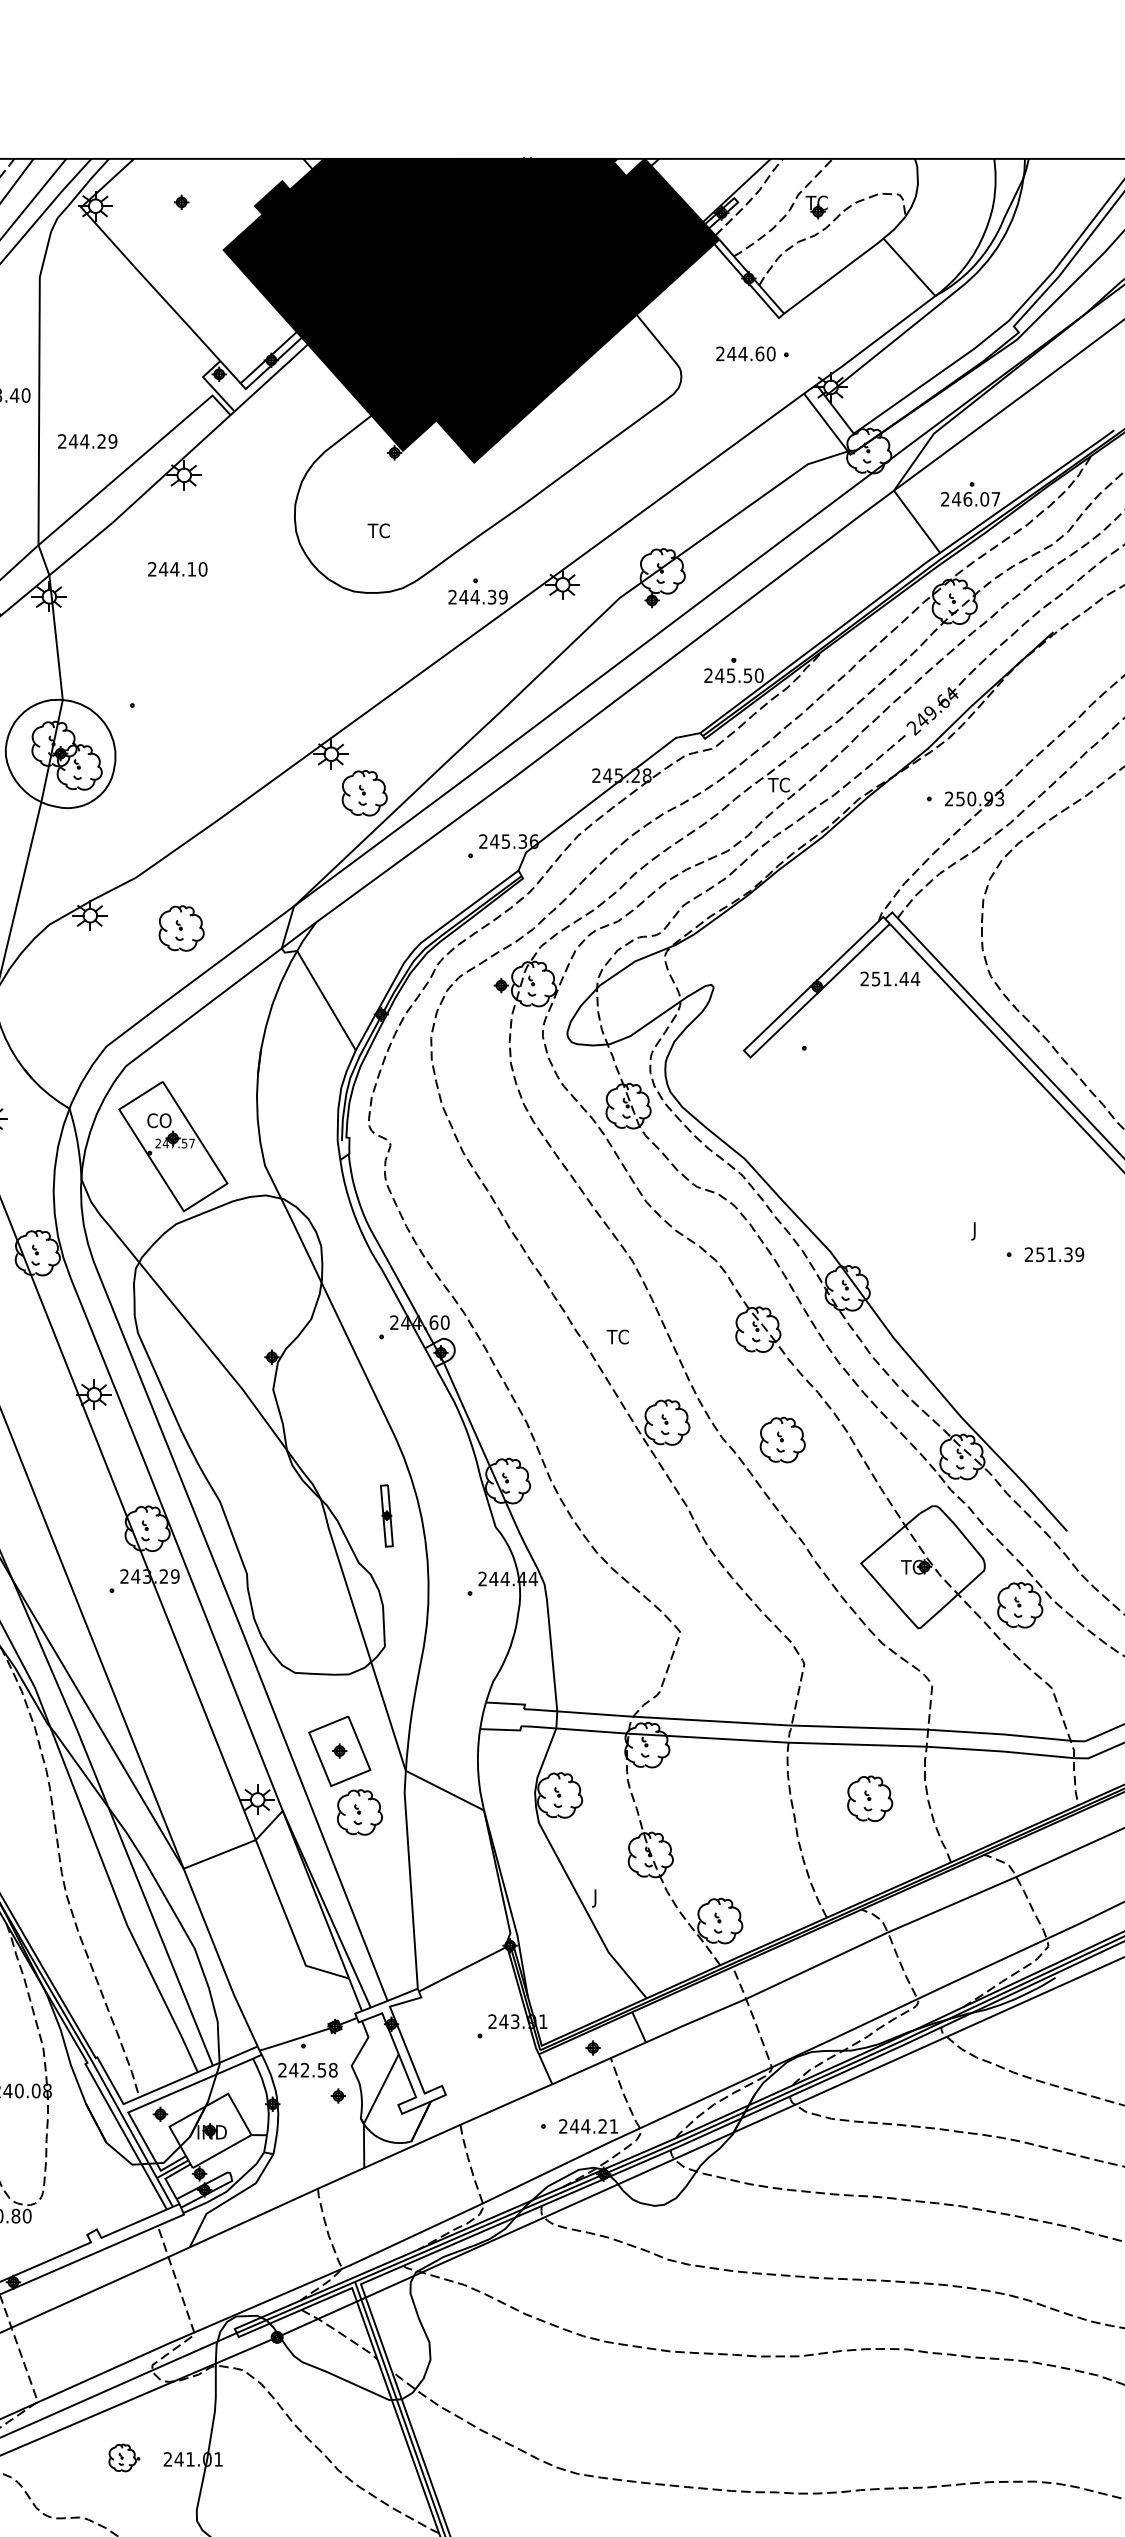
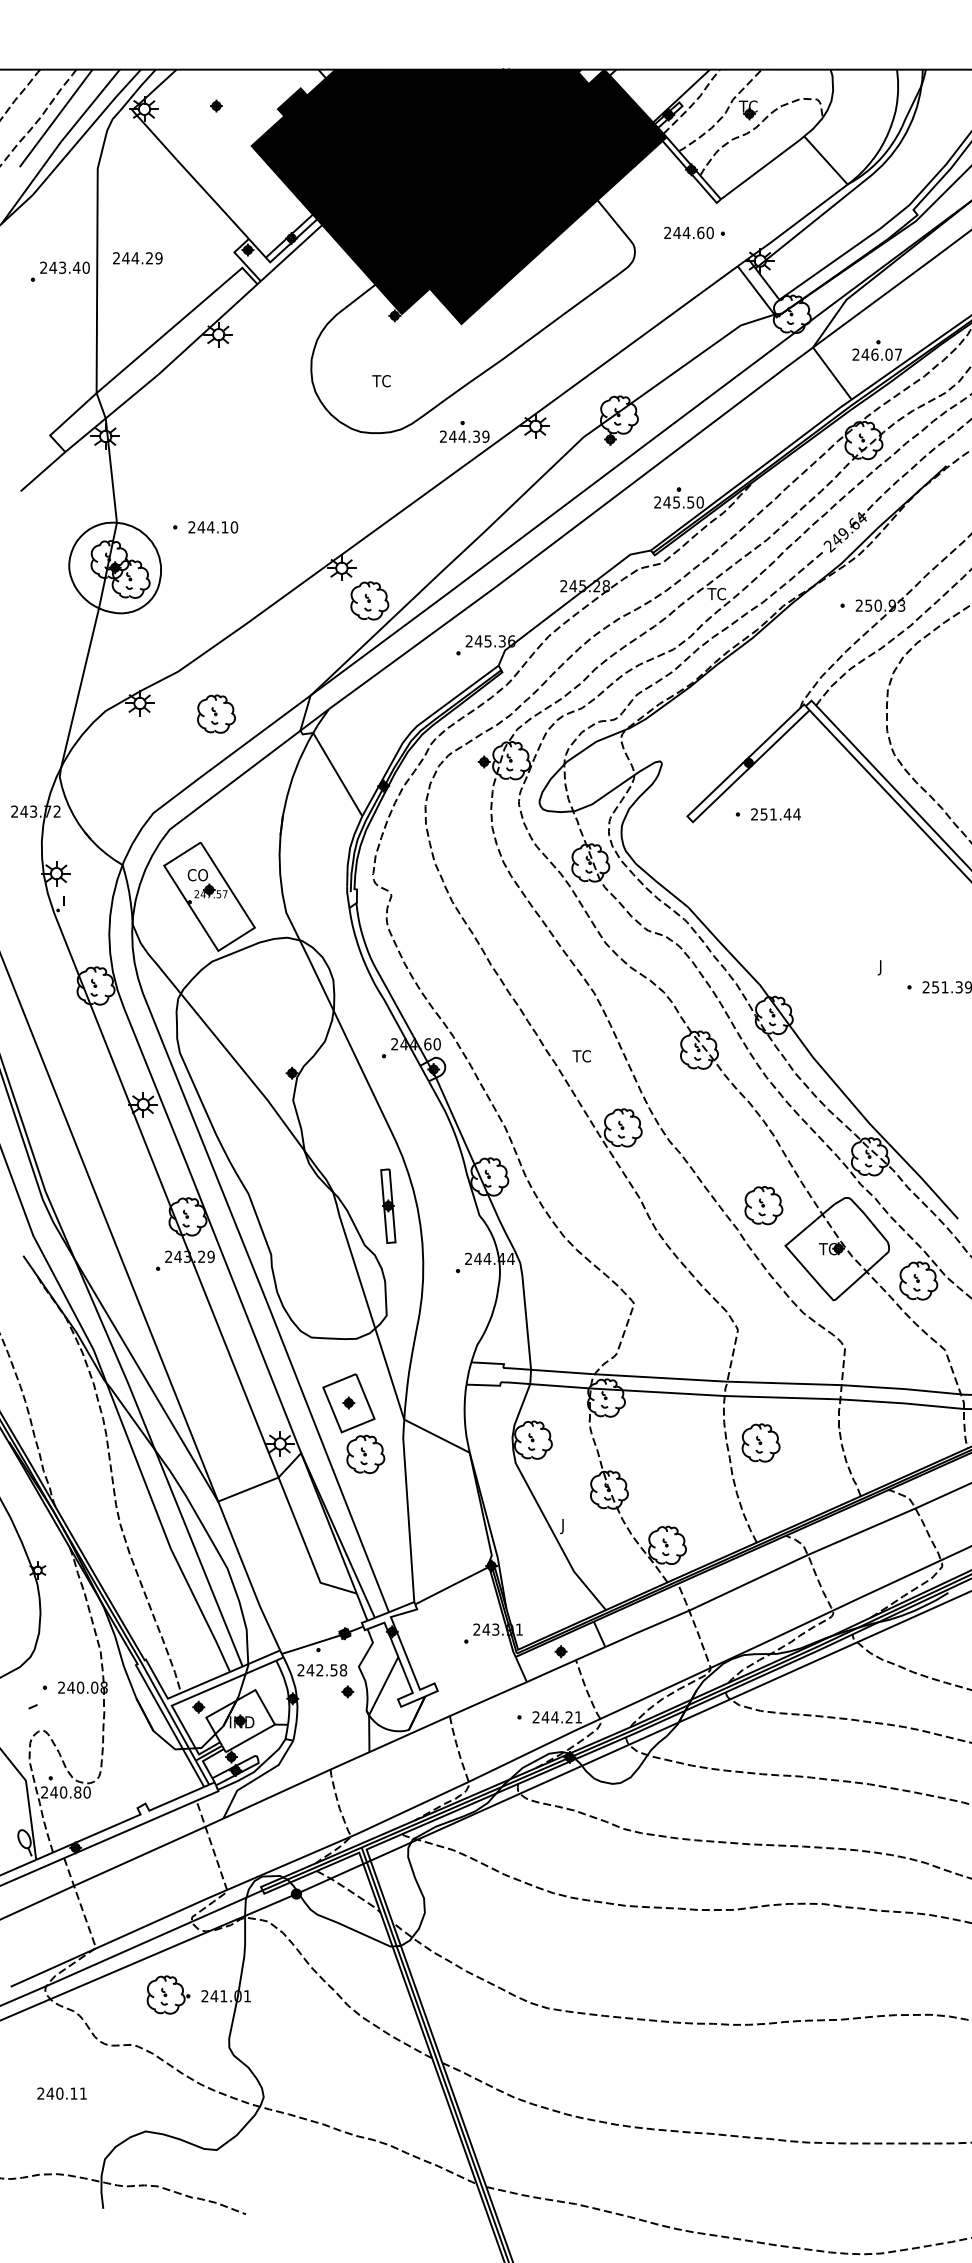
text: (87, 441) -> (137, 258), moved
text: (178, 569) -> (213, 527), moved
text: (889, 979) -> (775, 814), moved
part: (782, 1439) -> (763, 1205), moved
part: (387, 1515) -> (388, 1205), size x1.43
part: (869, 1798) -> (760, 1442), moved
part: (124, 2457) -> (168, 1994), size x1.67

